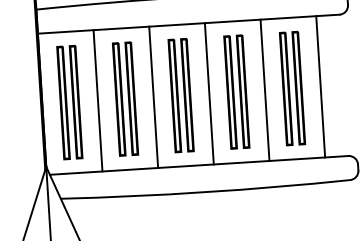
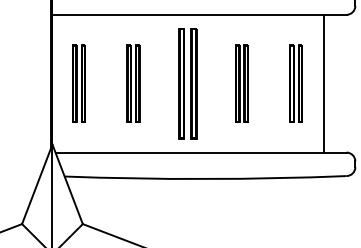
part: (291, 88) -> (295, 83), size x0.7
line: (264, 90) -> (269, 83), removed
part: (236, 91) -> (241, 83), size x0.7
line: (209, 93) -> (215, 83), removed
line: (154, 97) -> (161, 83), removed
part: (125, 98) -> (133, 83), size x0.7
line: (97, 100) -> (106, 83), removed
part: (69, 102) -> (78, 83), size x0.7

